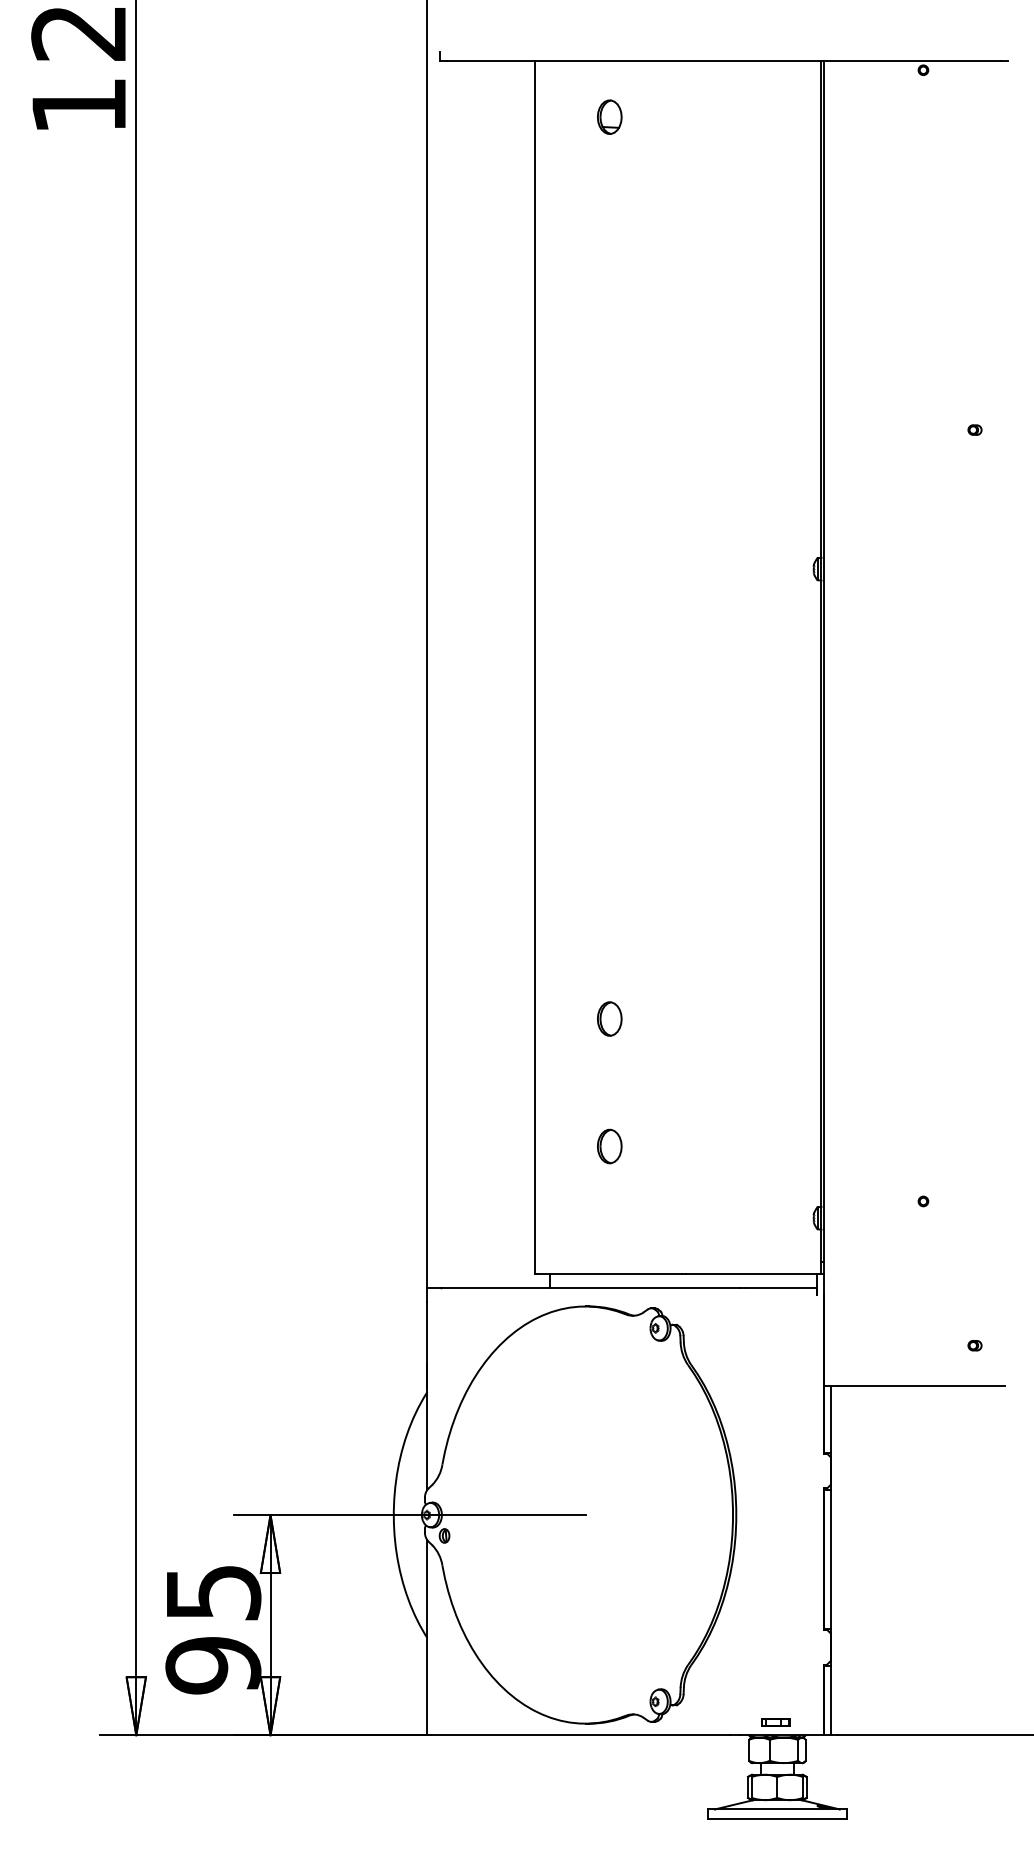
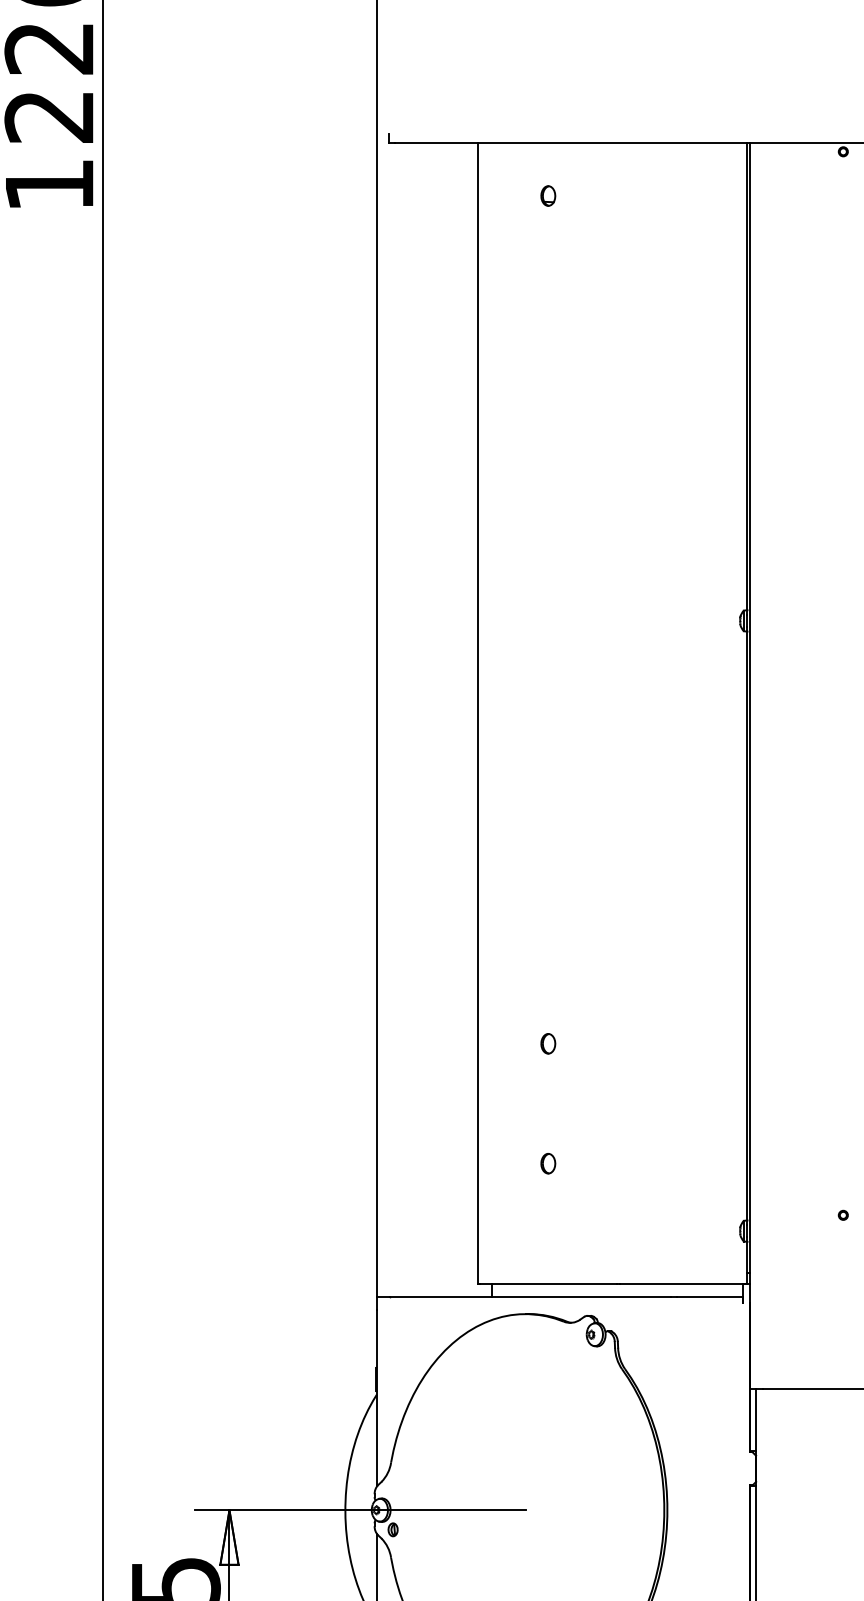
part: (609, 117) -> (548, 196), size x0.62
part: (609, 1018) -> (548, 1043), size x0.62
part: (609, 1146) -> (548, 1163), size x0.62

